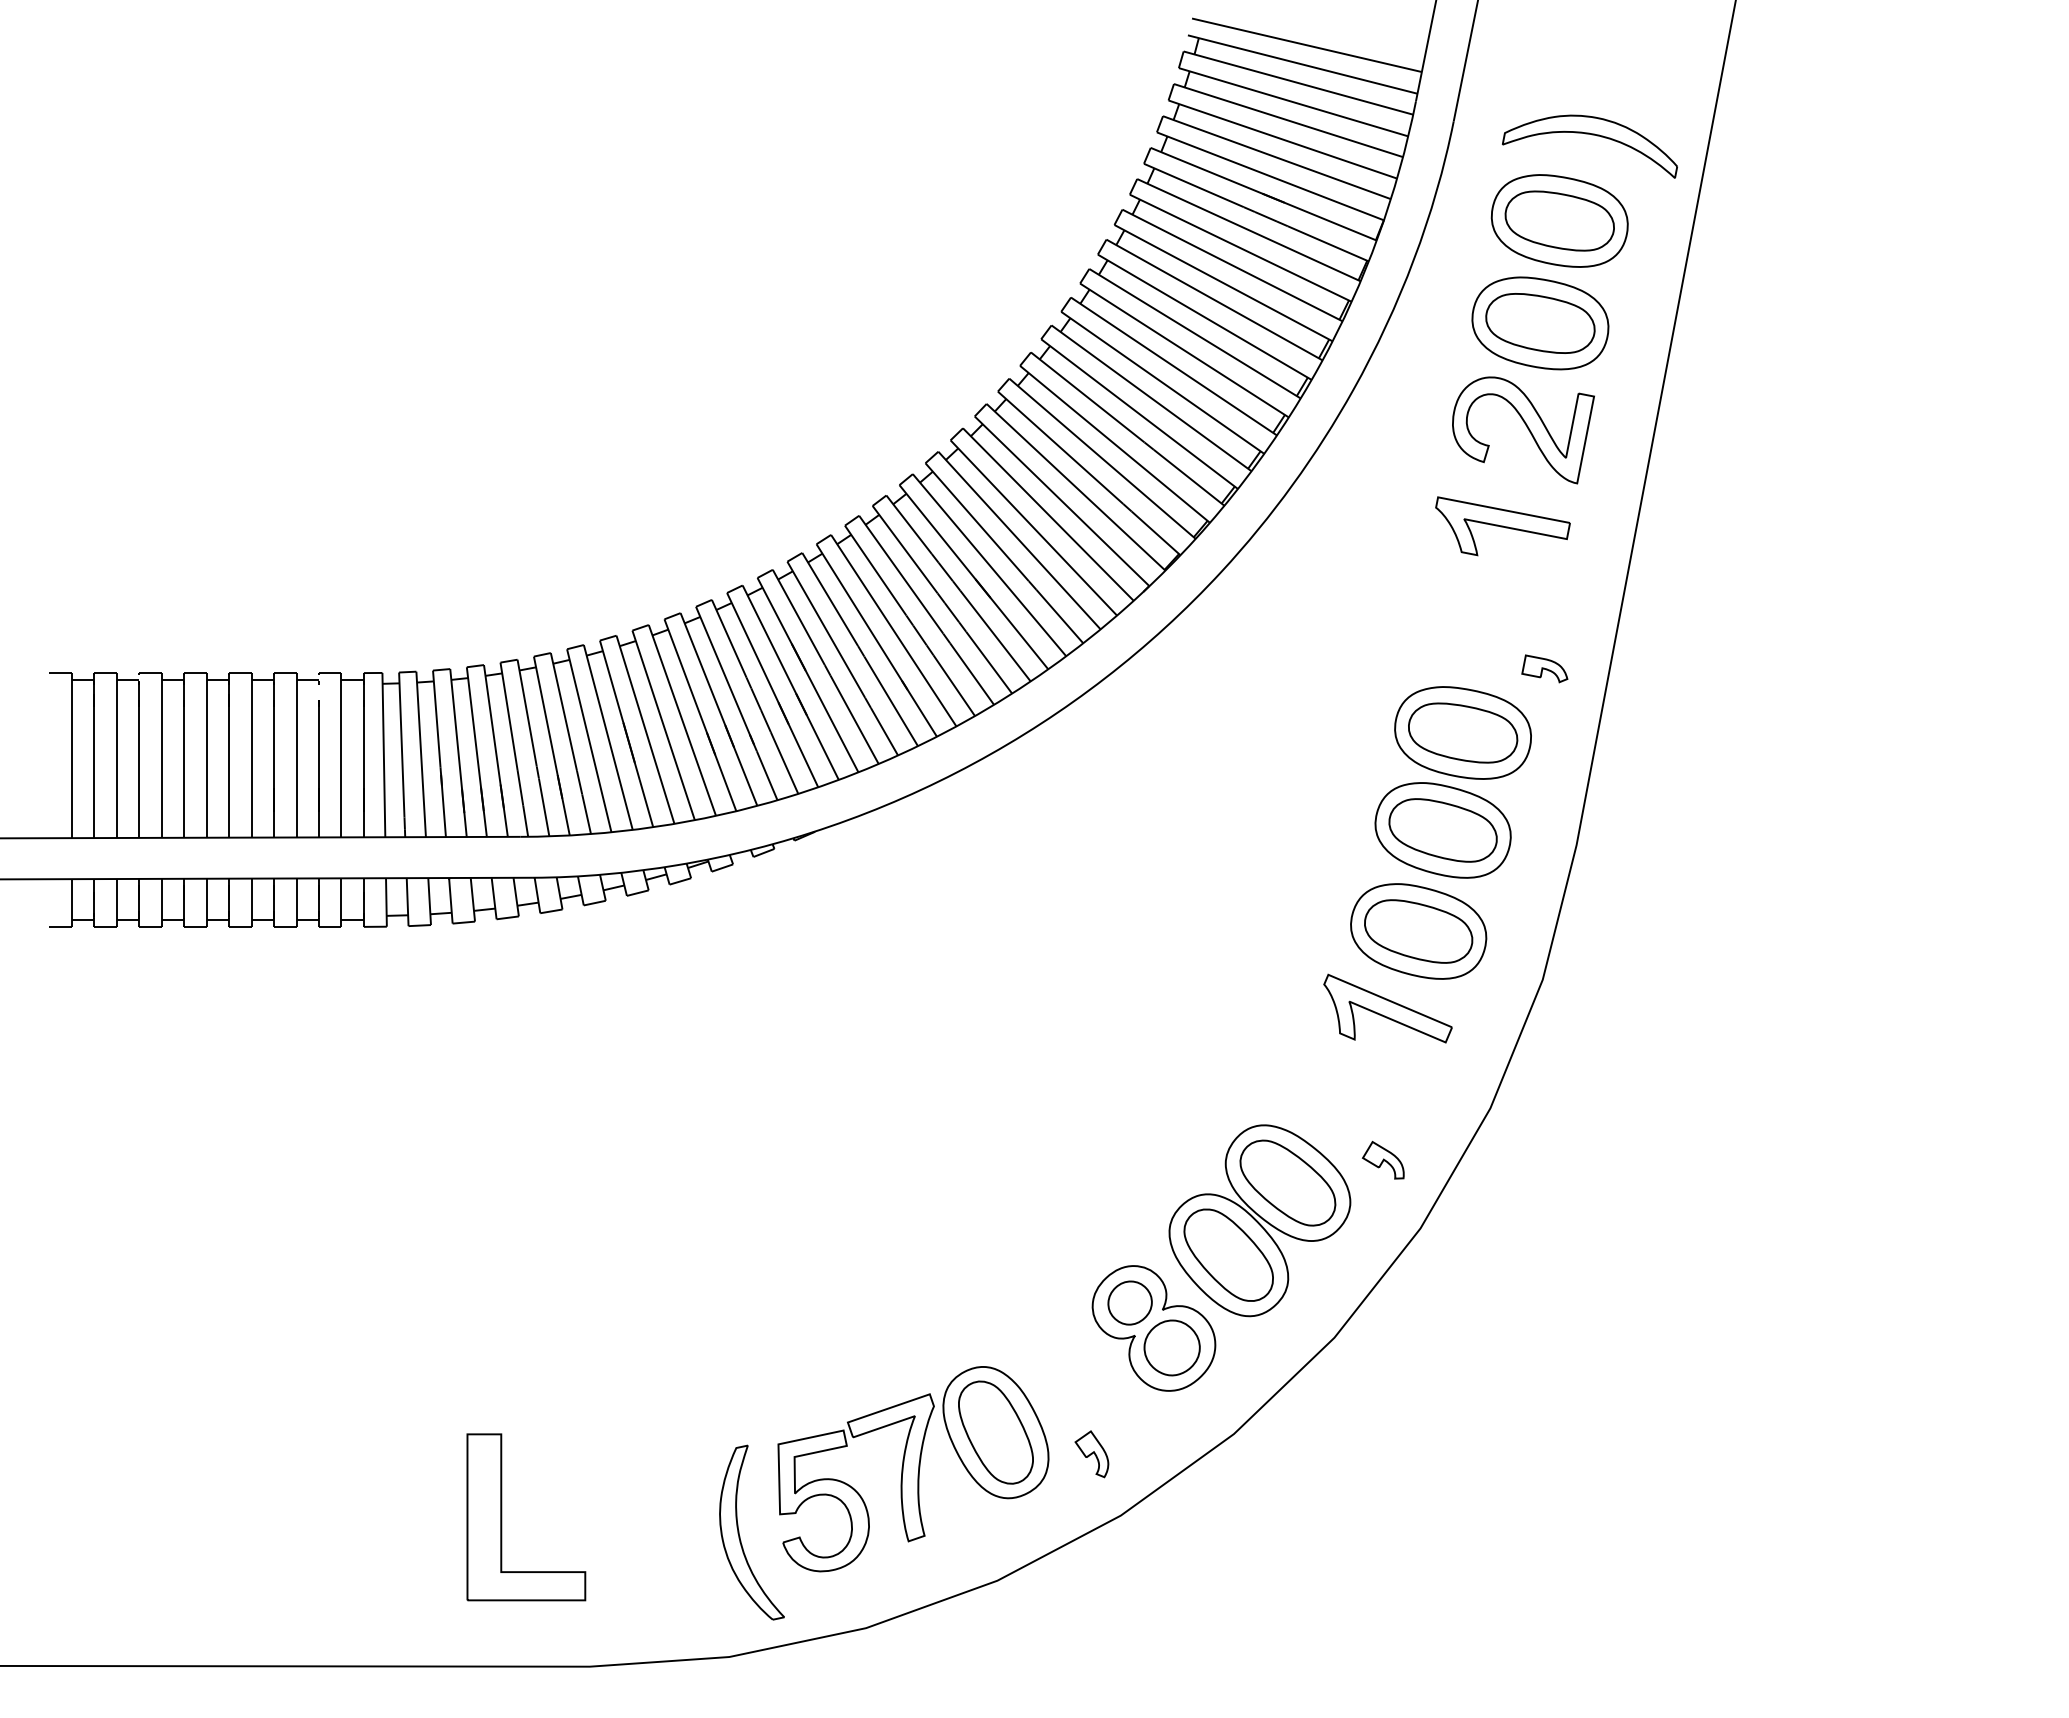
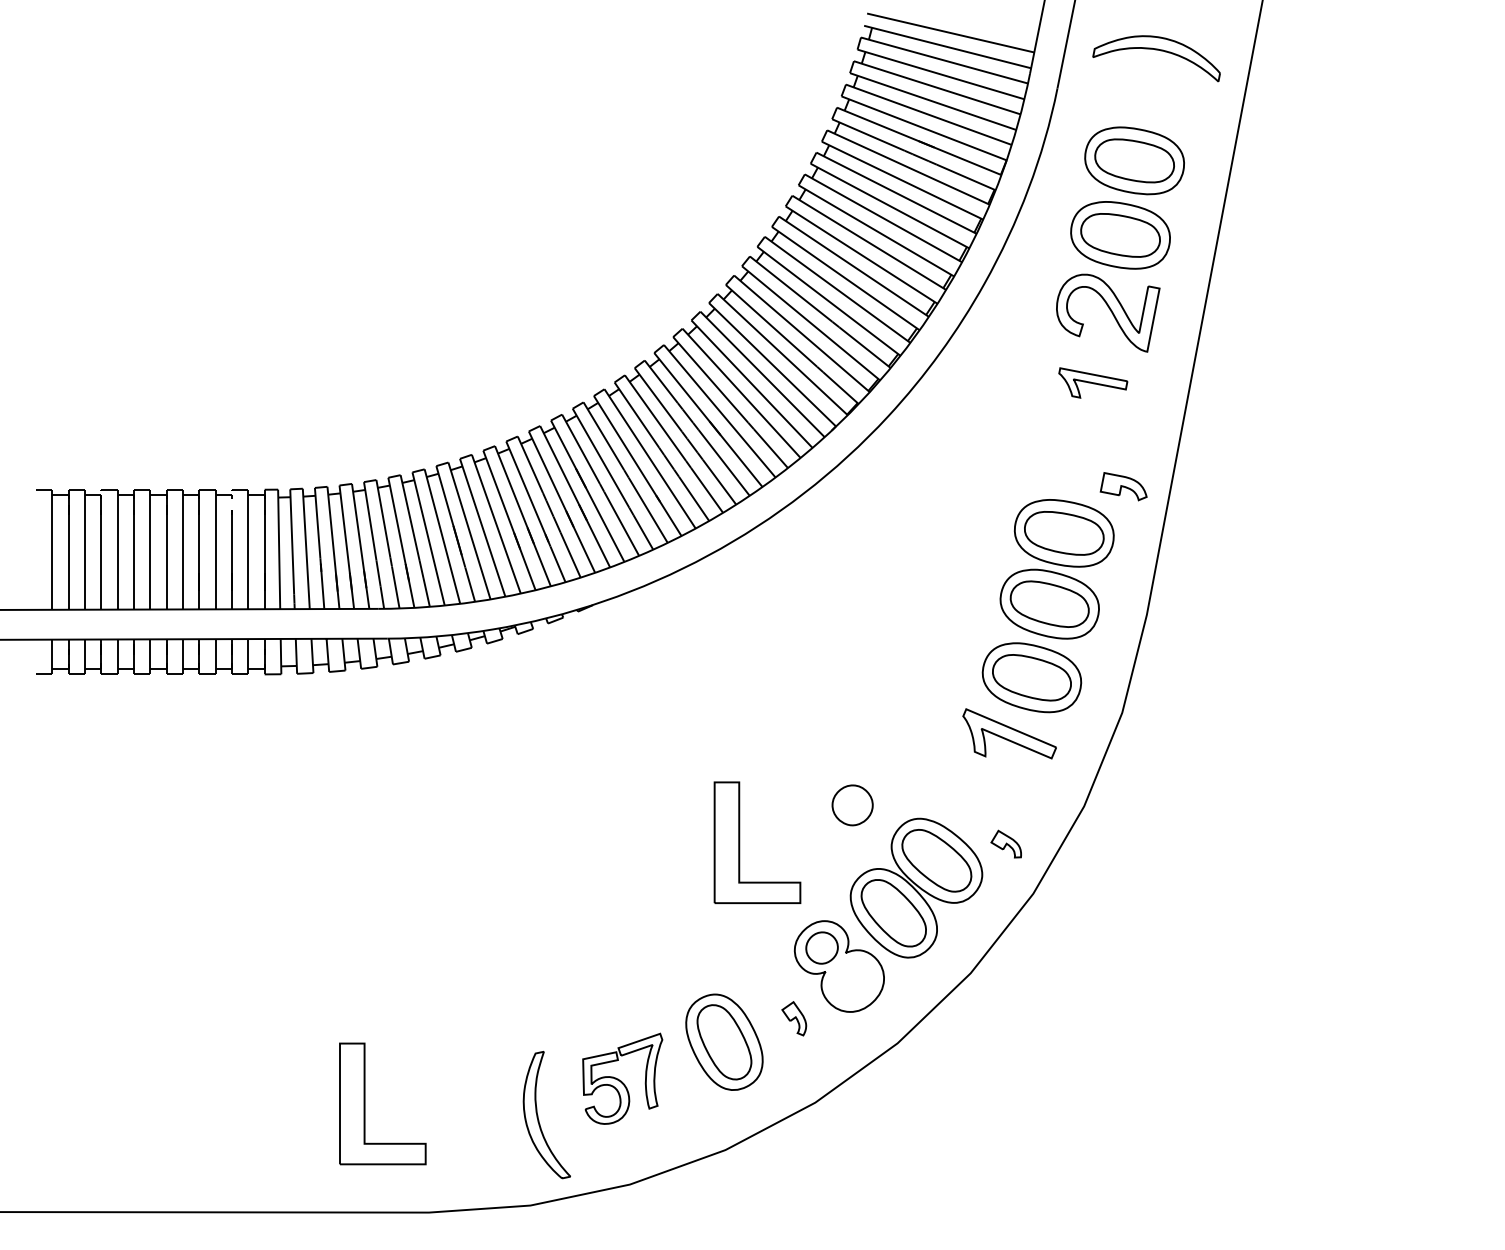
part: (1592, 135) -> (1158, 50), moved
part: (1502, 526) -> (1092, 383), size x0.7
part: (1544, 668) -> (1123, 486), size x1.4
part: (1017, 1158) -> (740, 842), added
part: (1171, 1347) -> (852, 805), moved
part: (1091, 1454) -> (793, 1018), moved
part: (855, 1482) -> (622, 1078), size x0.7

